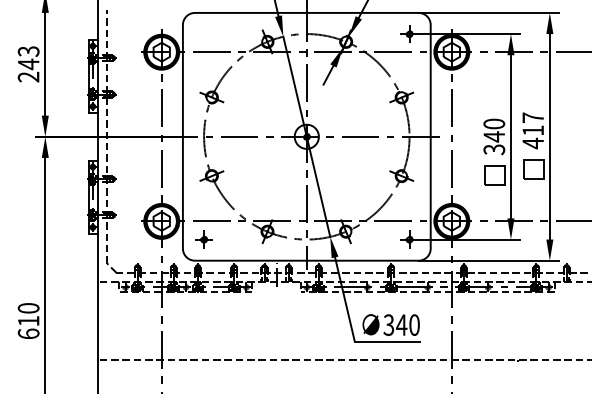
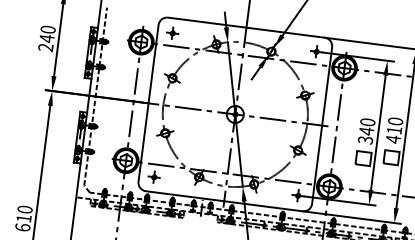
part: (203, 33) -> (172, 32), added
text: (28, 51) -> (48, 29), 243 -> 240
text: (533, 117) -> (395, 121), 417 -> 410

